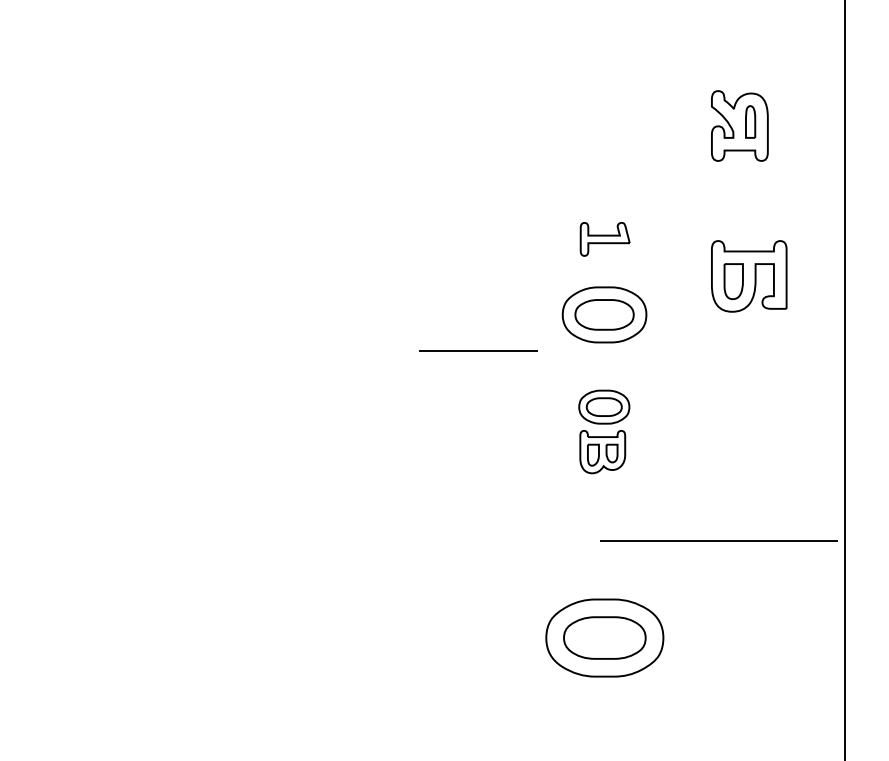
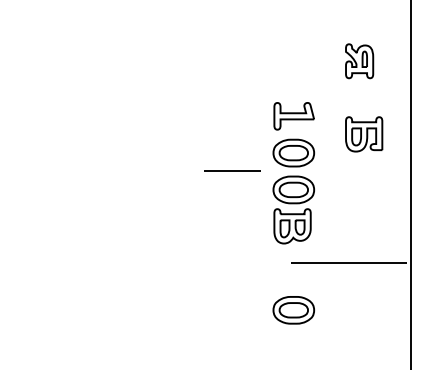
part: (603, 239) -> (293, 116), size x1.67
part: (603, 430) -> (293, 209), size x1.67
part: (603, 638) -> (293, 310), size x0.71

